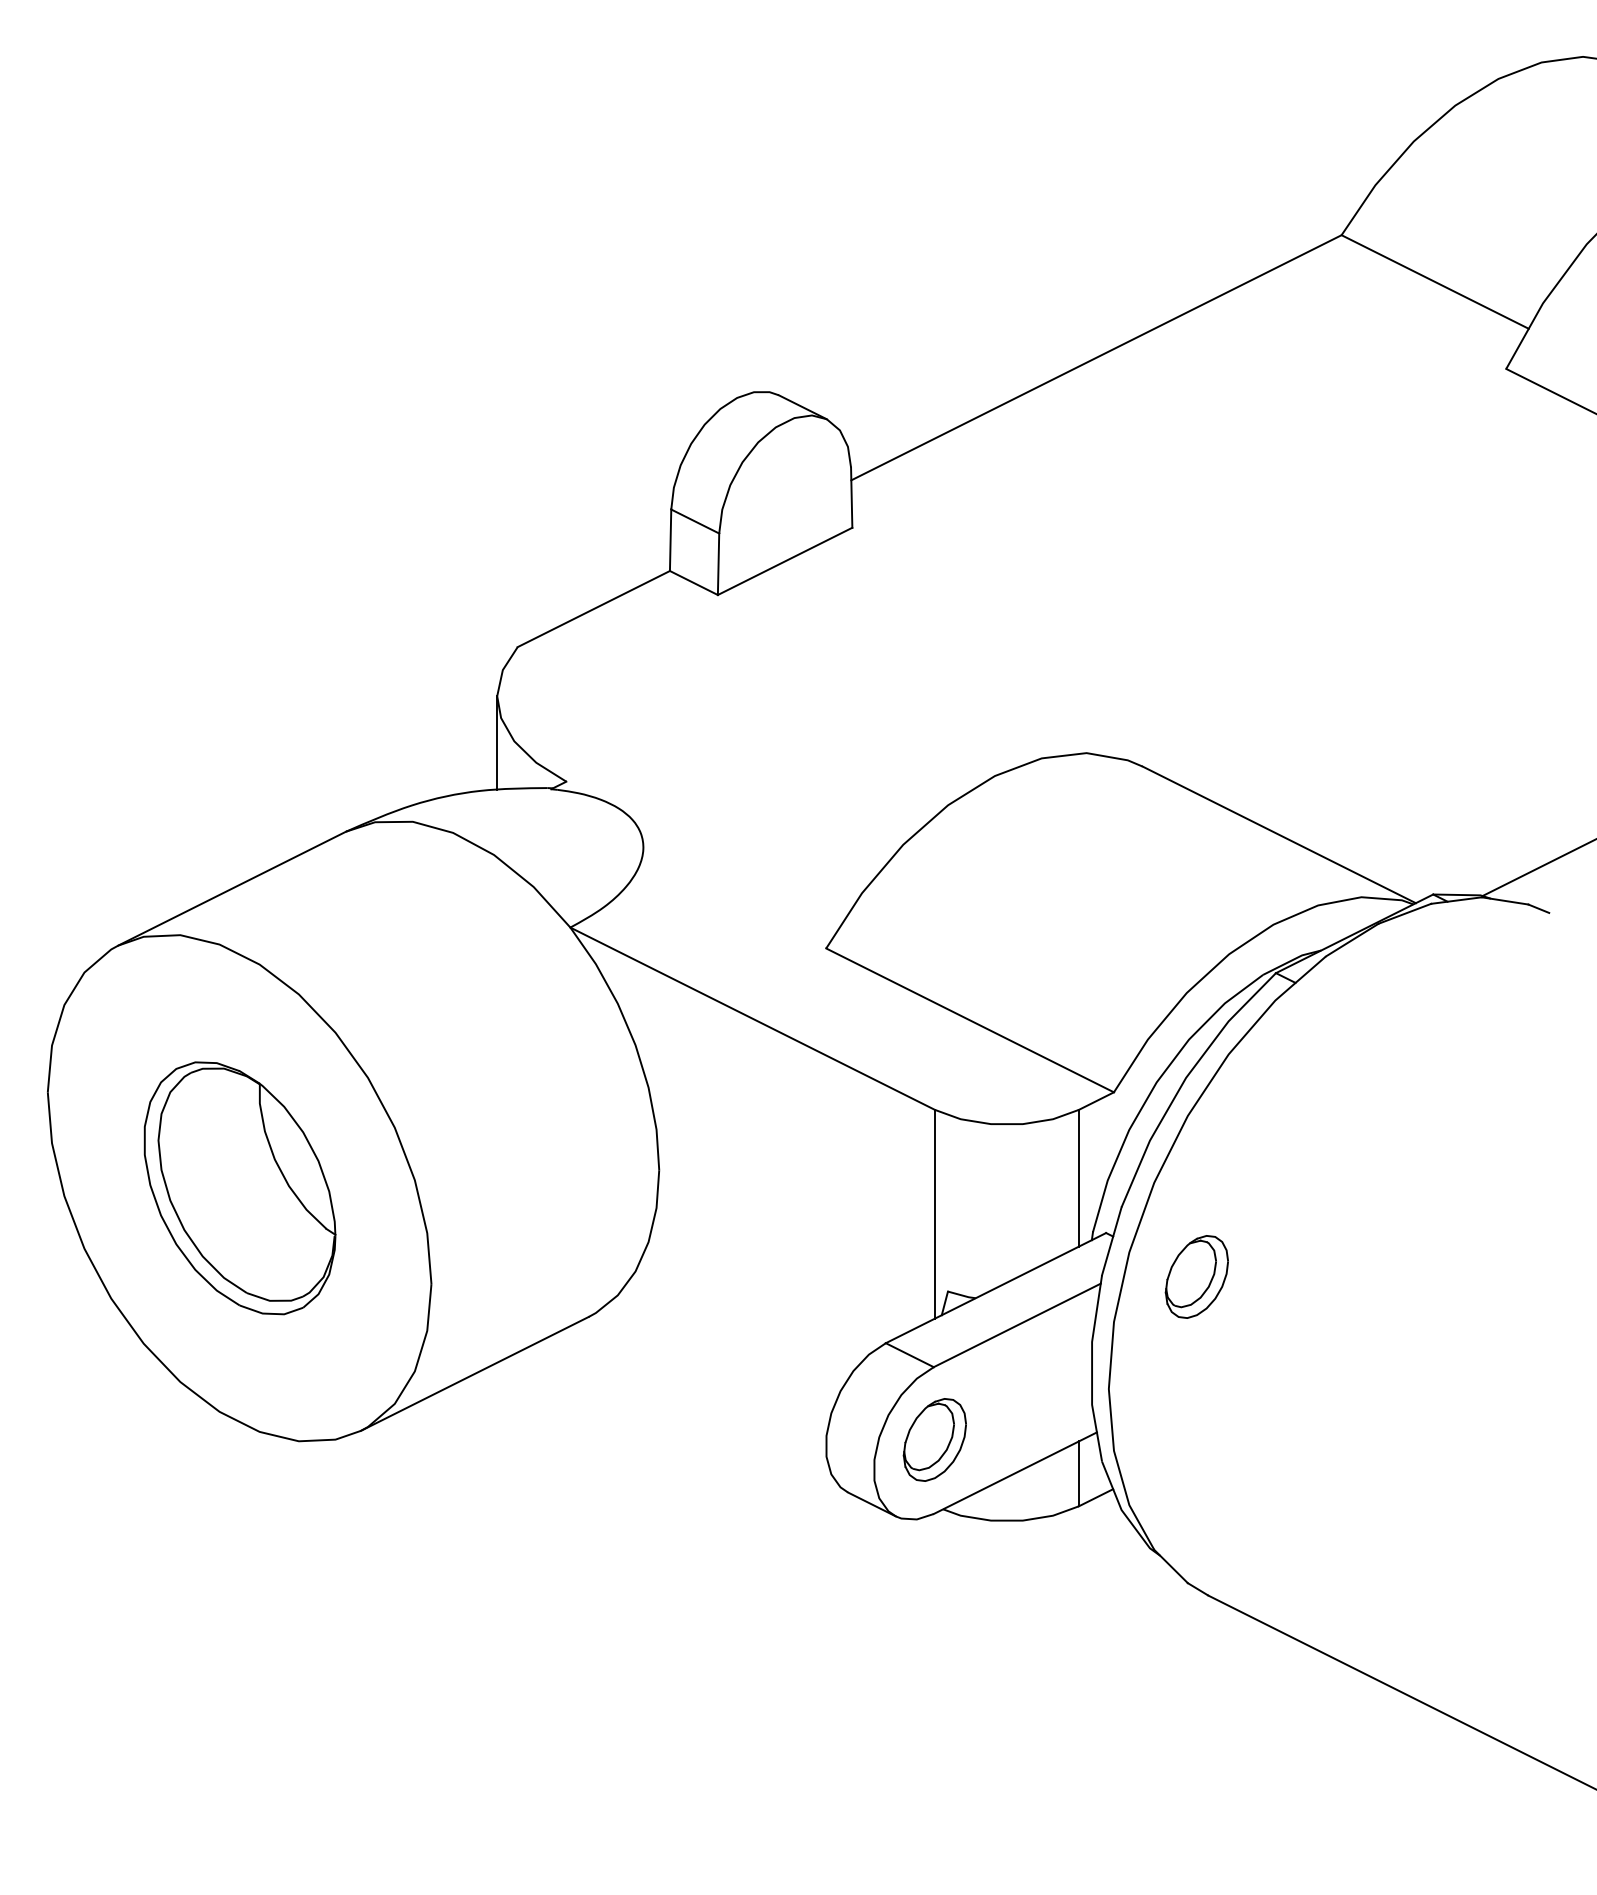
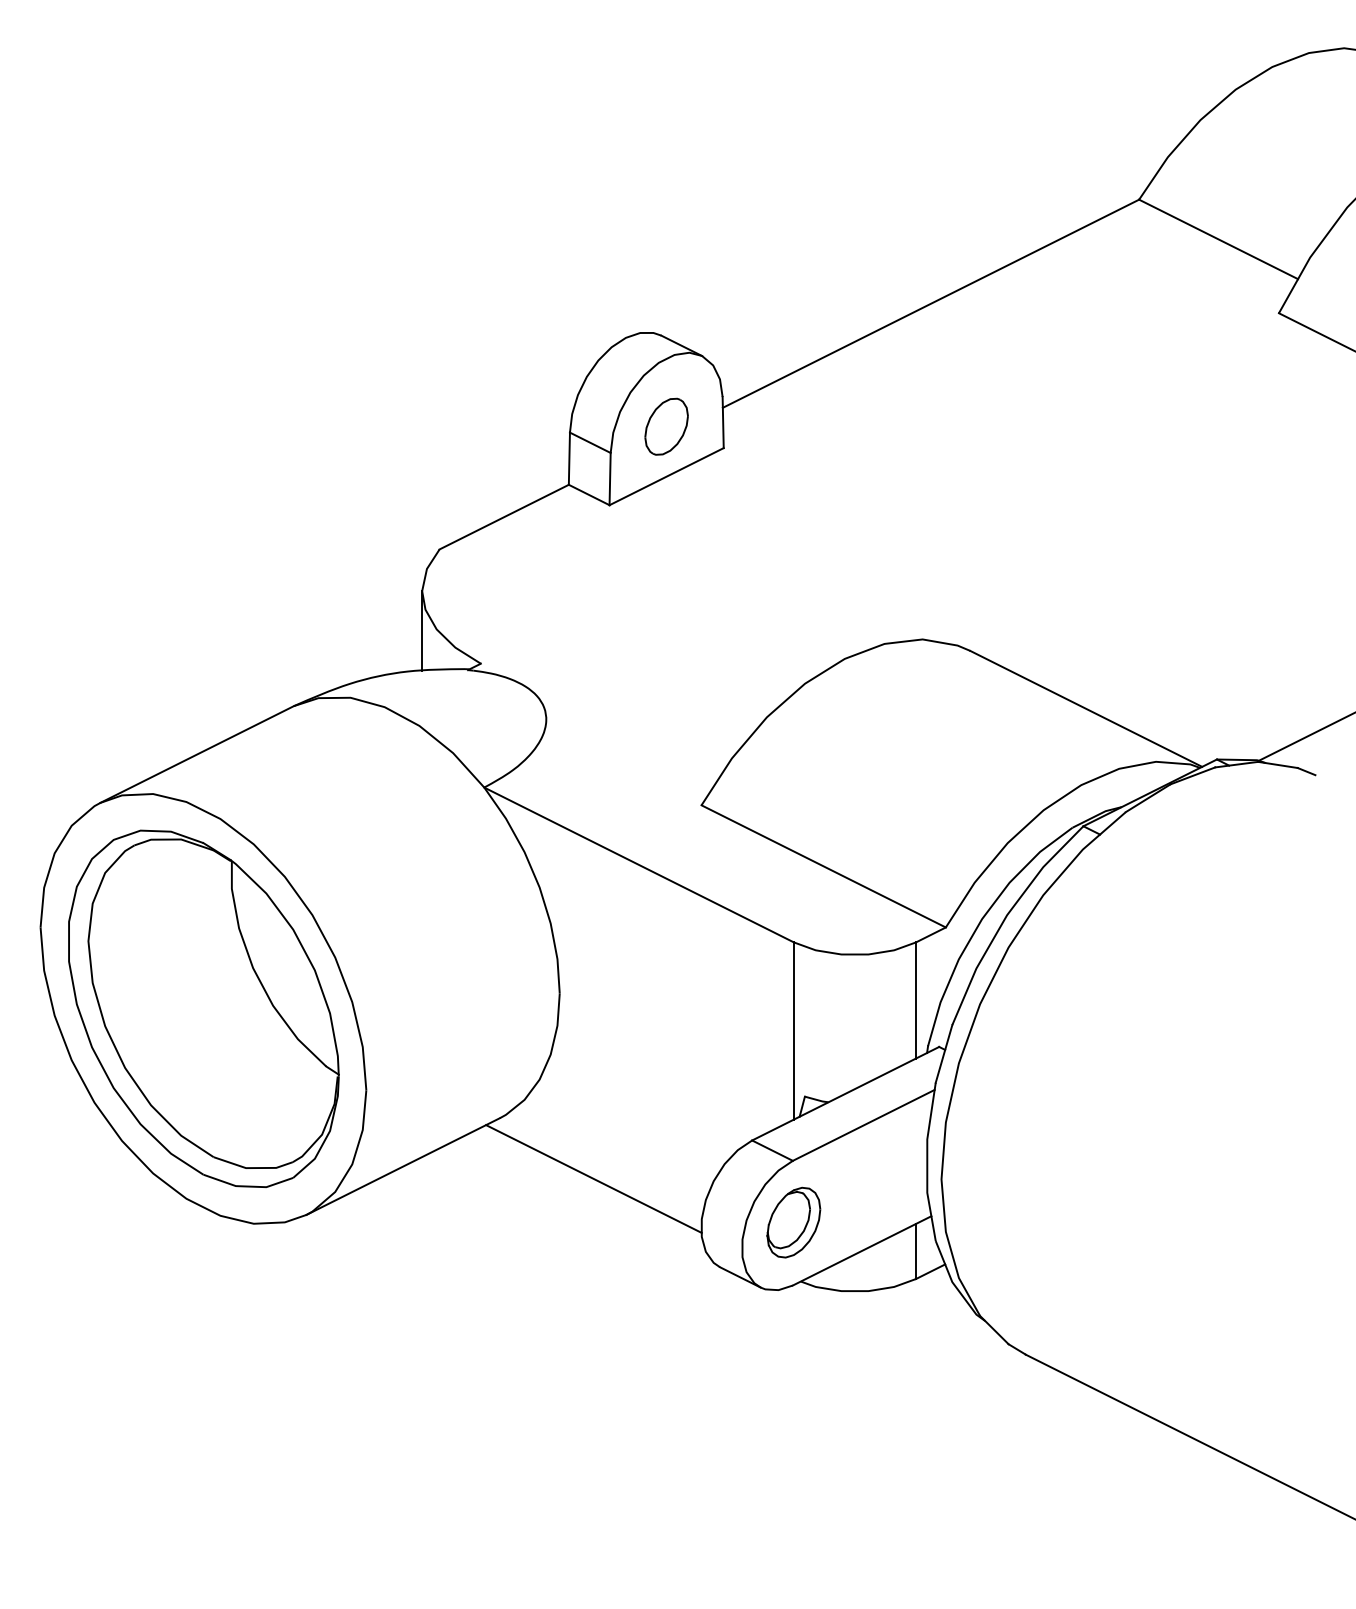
part: (785, 502) -> (666, 426), added
part: (239, 1188) -> (203, 1009), size x1.67
part: (1196, 1276) -> (1015, 1083), removed
line: (699, 1388) -> (593, 1178), added

